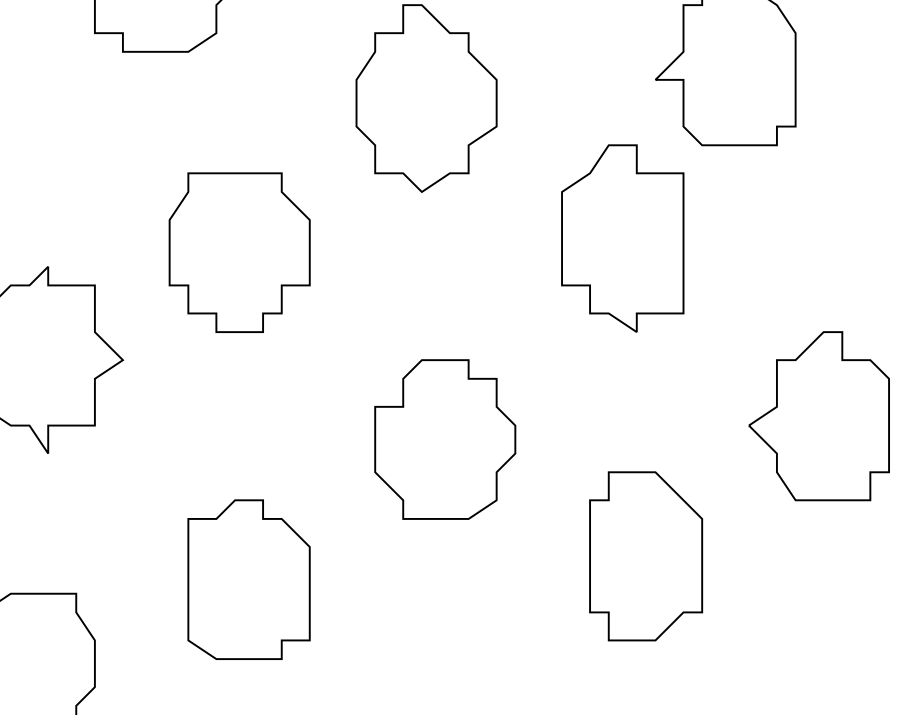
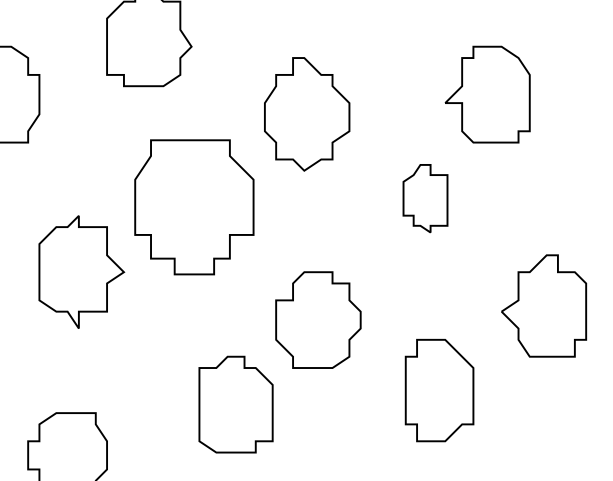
part: (622, 237) -> (425, 198), size x0.6
part: (239, 252) -> (194, 207), size x1.4
part: (248, 579) -> (235, 404), moved

